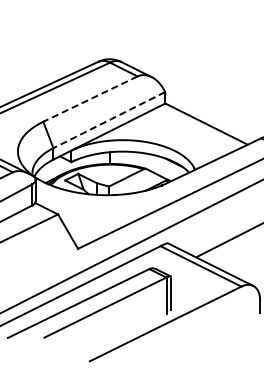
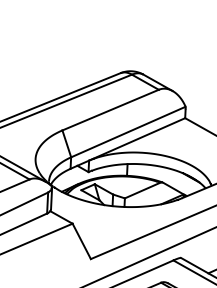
line: (90, 99) -> (110, 110), dashed -> solid
line: (109, 120) -> (128, 132), dashed -> solid

